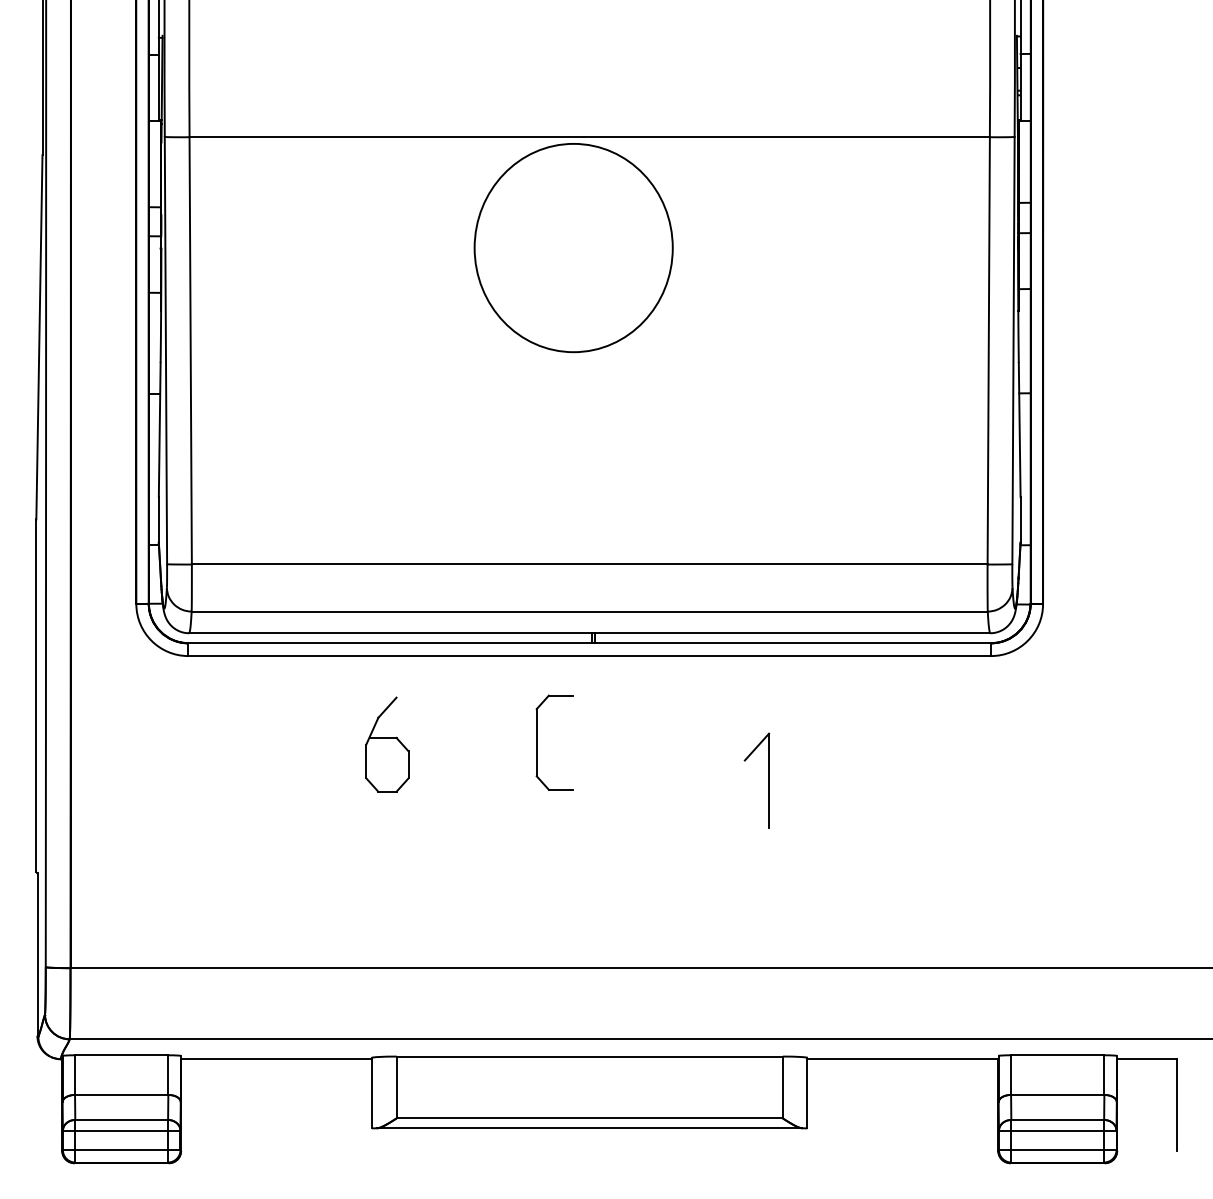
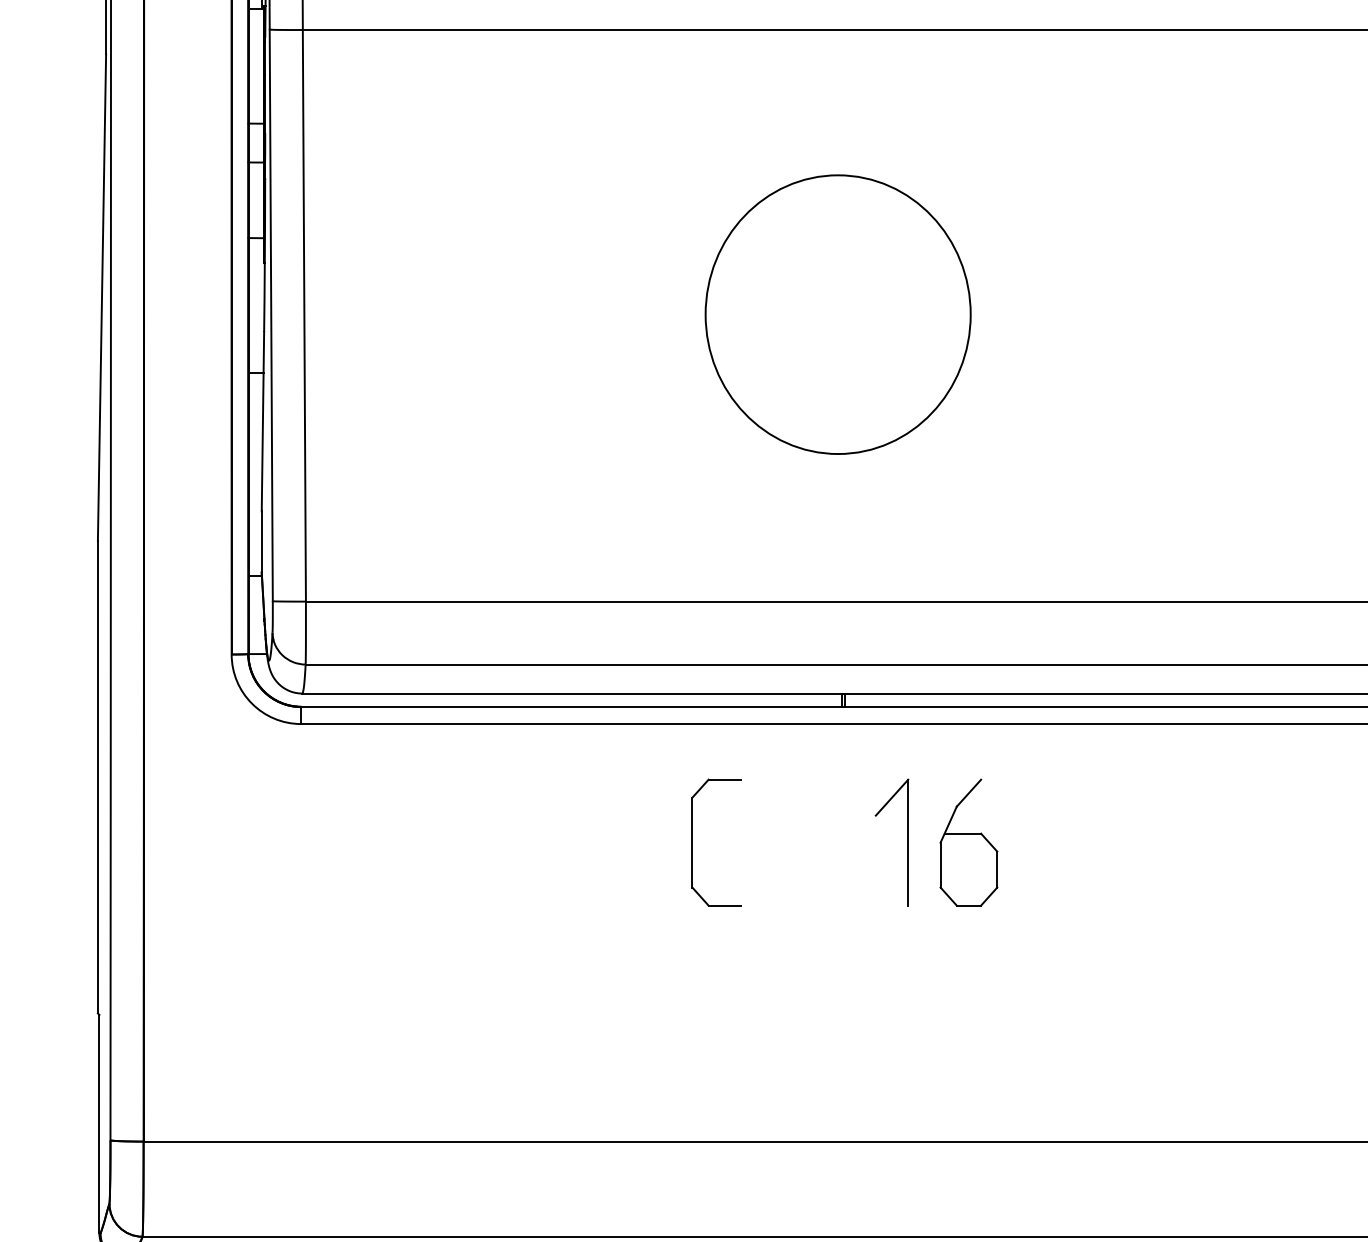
part: (573, 248) -> (837, 315), moved
part: (537, 742) -> (693, 842), moved
part: (387, 744) -> (968, 842), moved
part: (768, 780) -> (907, 842), moved

